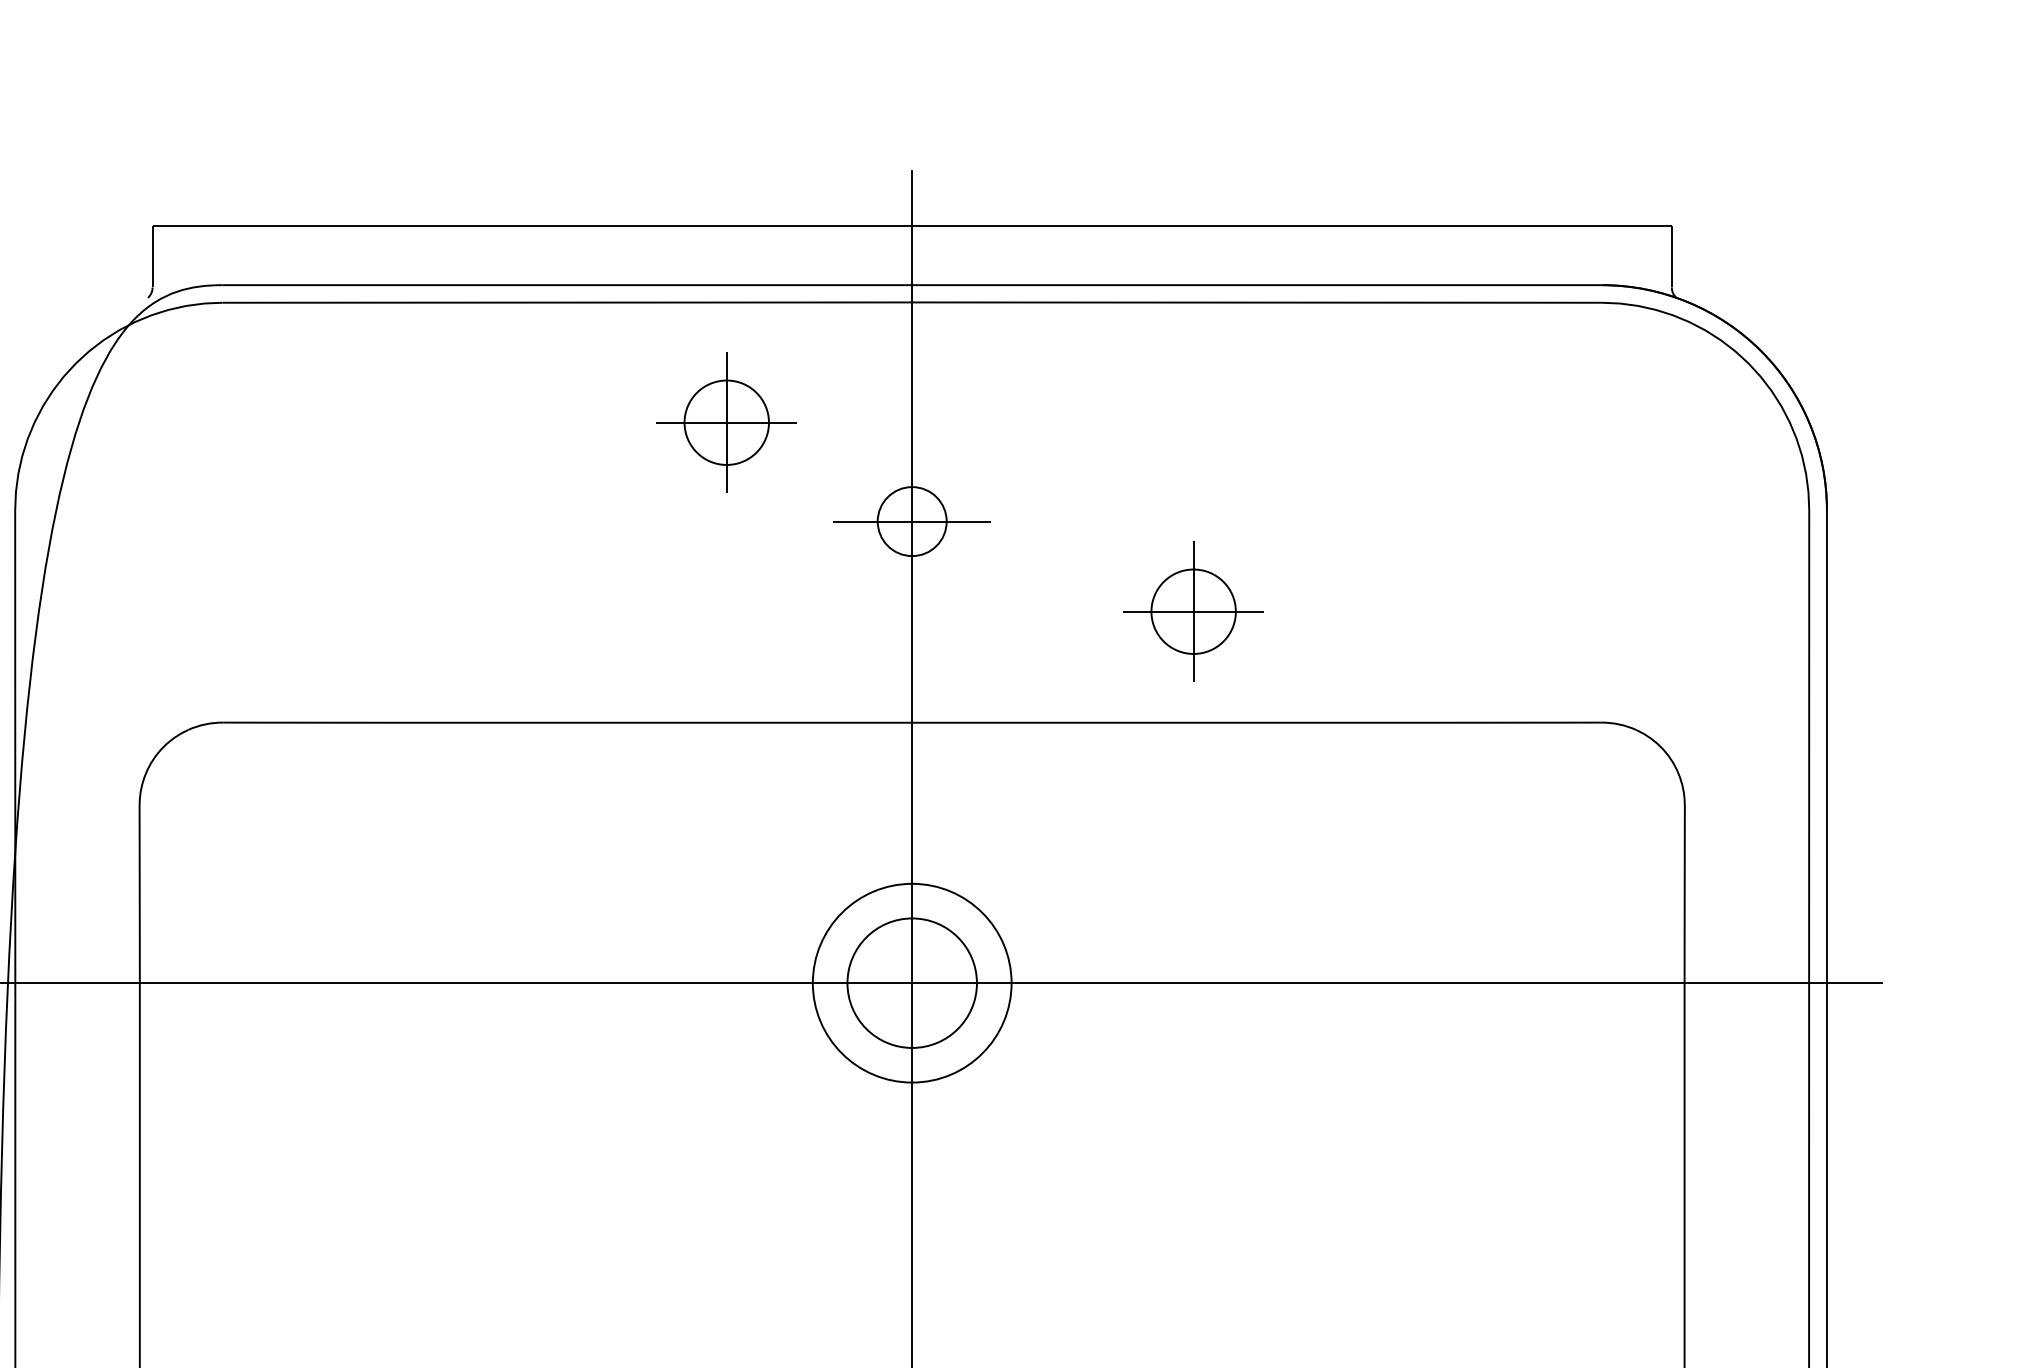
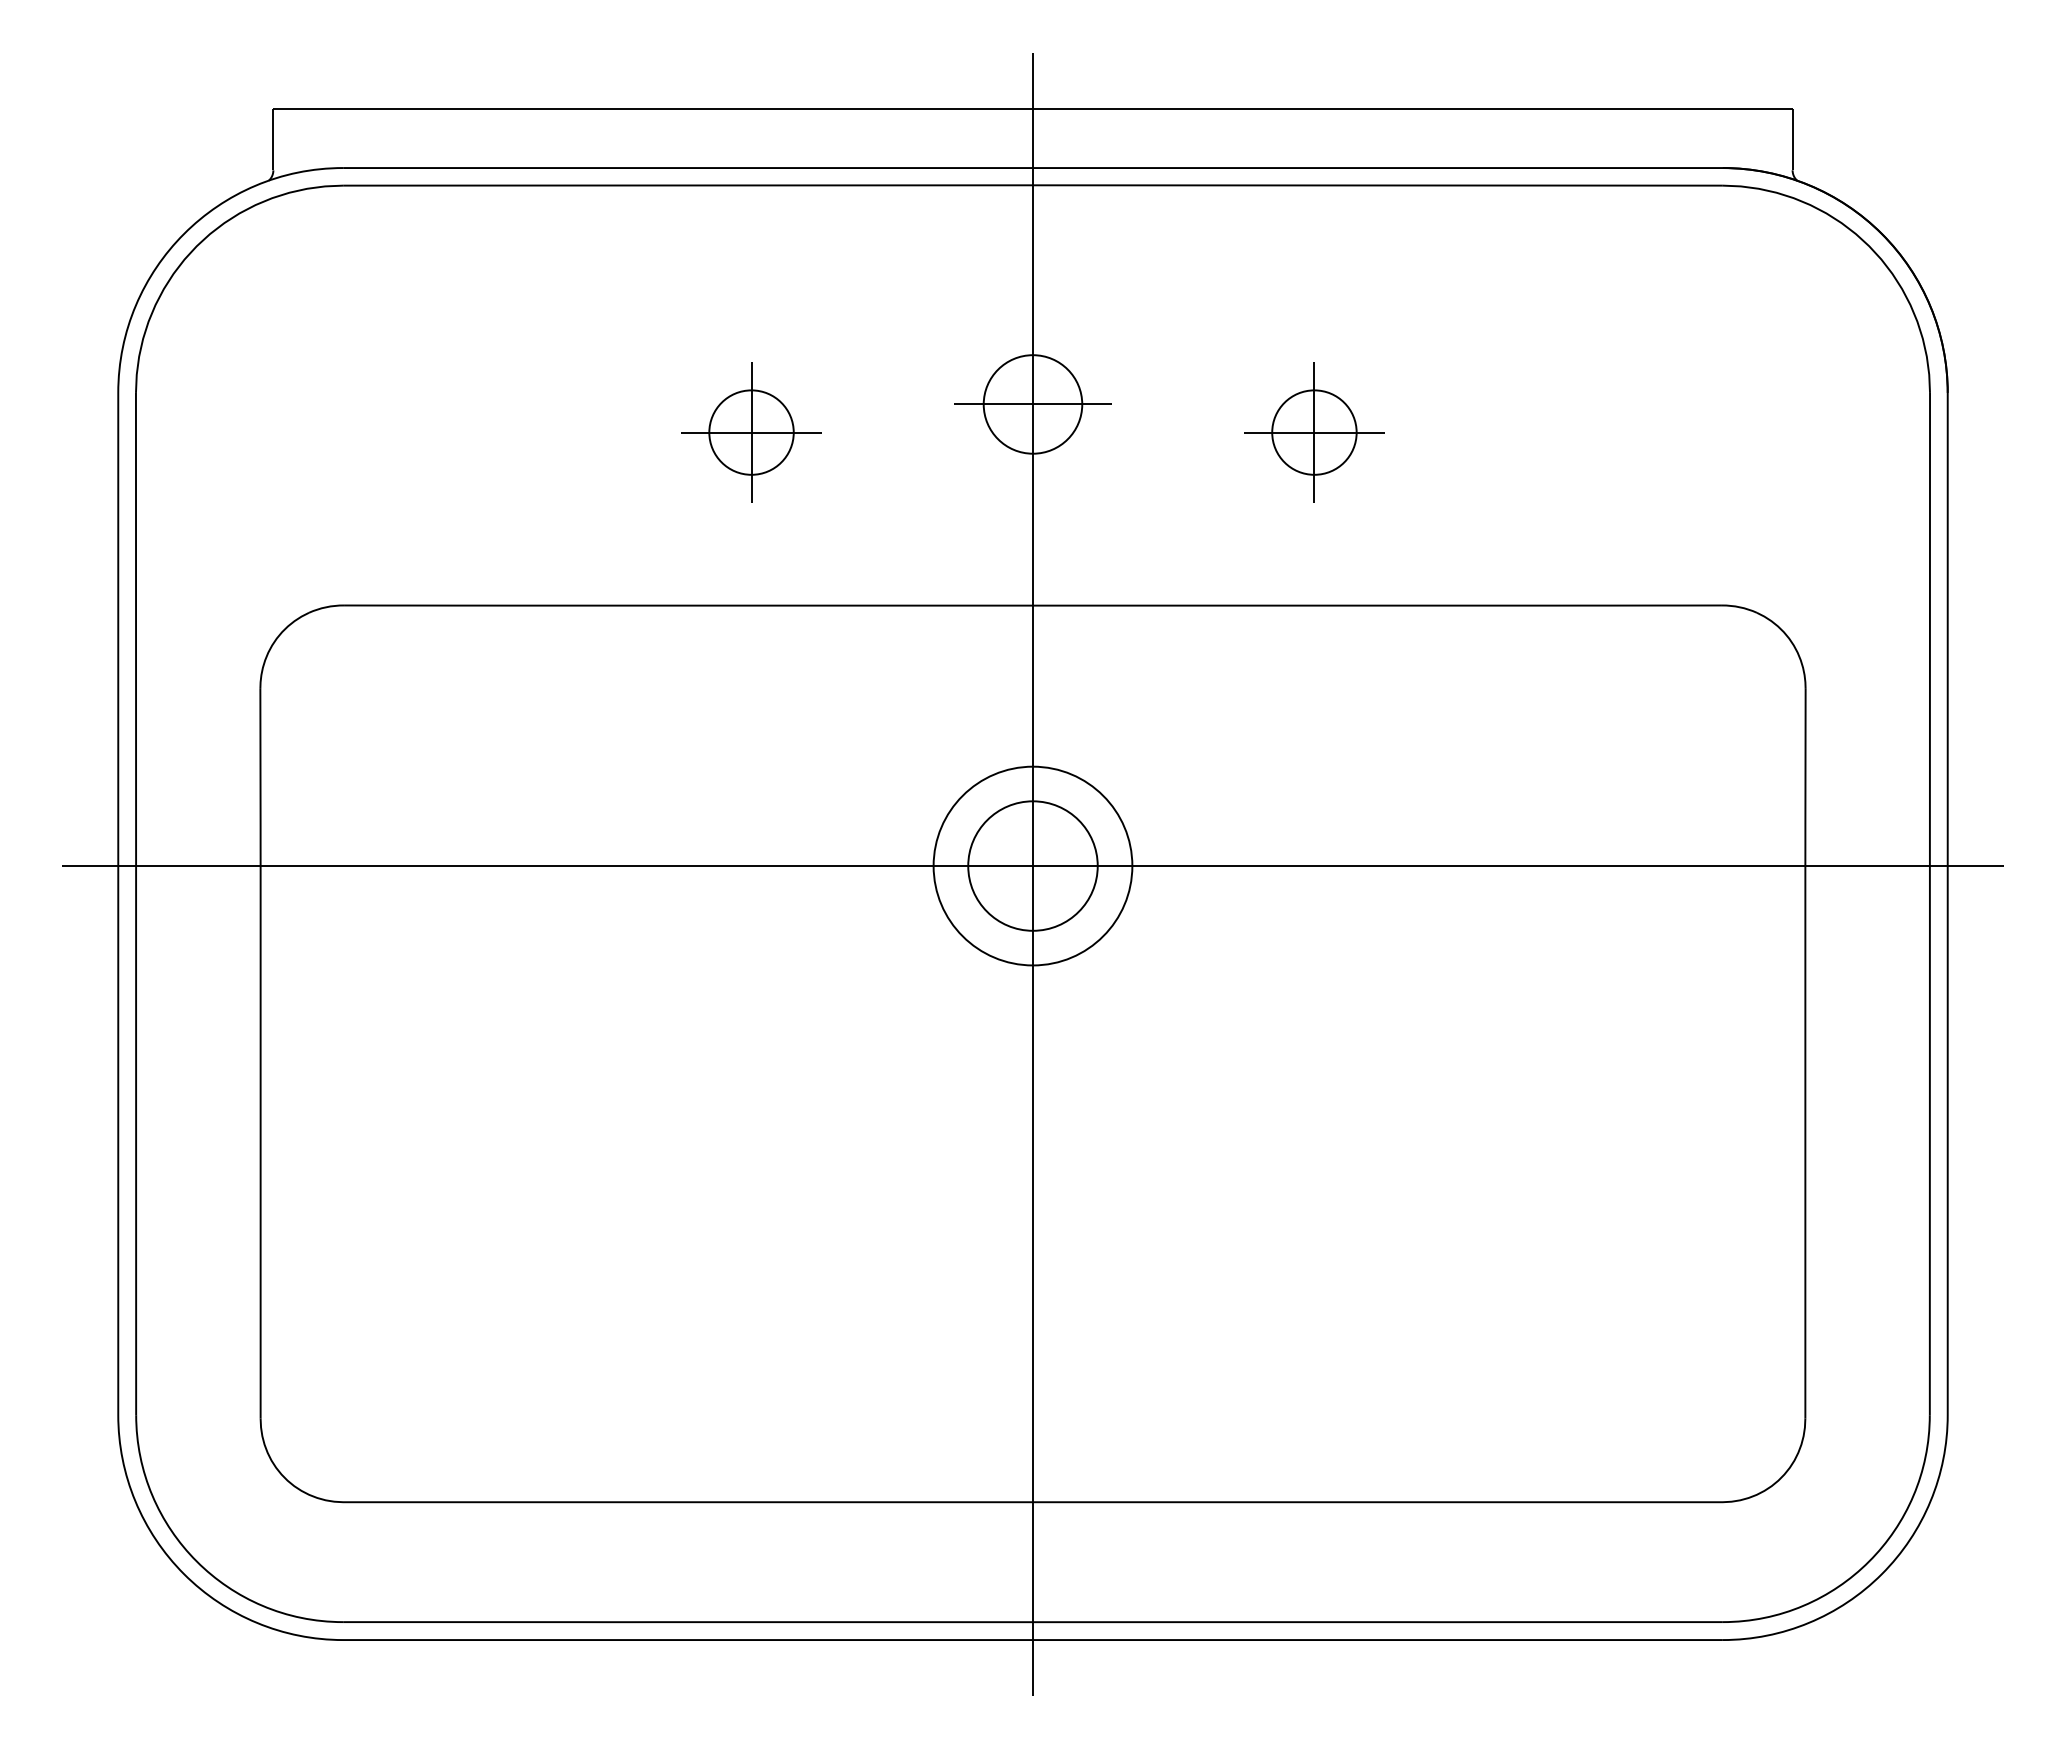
part: (726, 422) -> (751, 432), moved
circle: (911, 521) -> (1032, 404), size x1.43
part: (1193, 611) -> (1314, 432), moved

